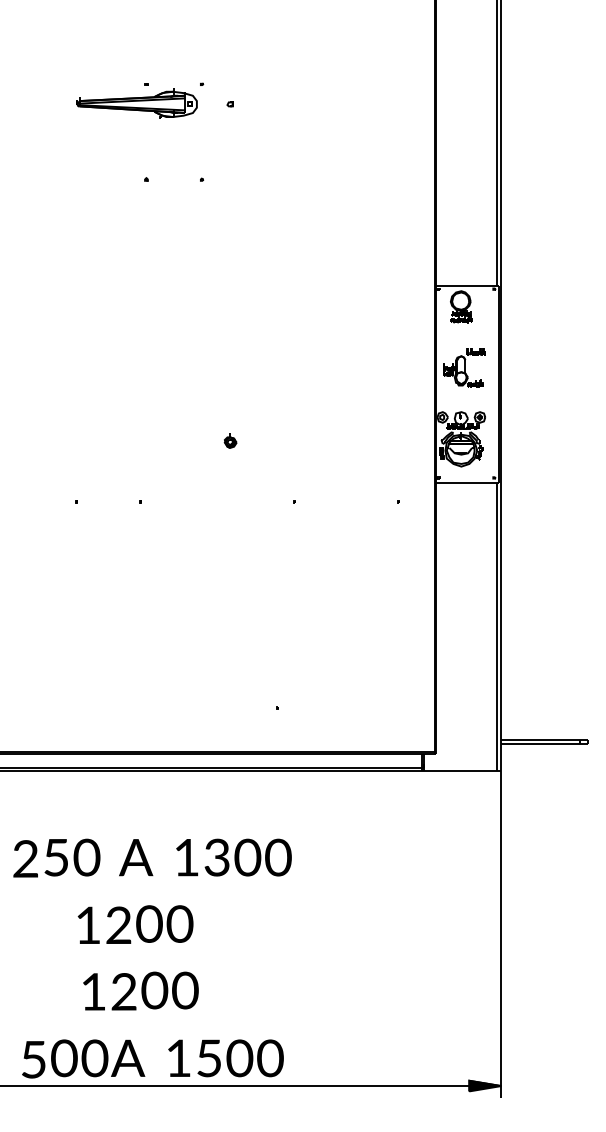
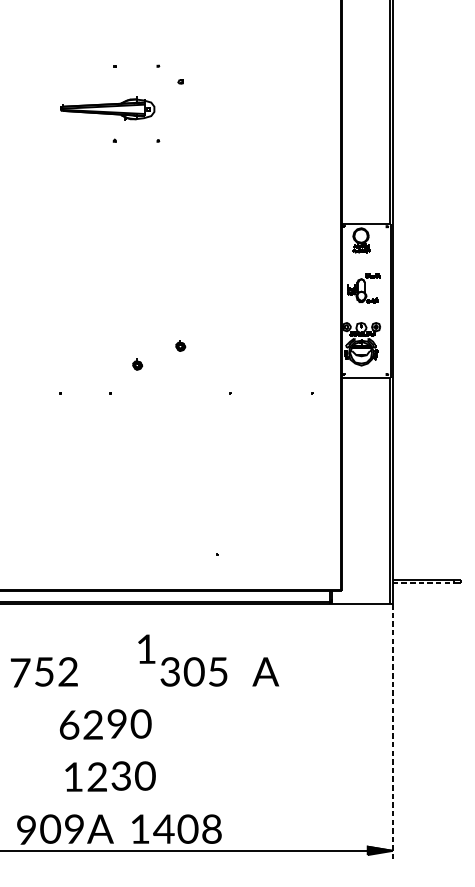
part: (136, 103) -> (107, 108), moved
part: (175, 464) -> (137, 363), added
line: (541, 744) -> (424, 583), solid -> dashed
text: (86, 857) -> (67, 671), 0 -> 2
text: (136, 857) -> (266, 671), moved
text: (186, 857) -> (146, 649), moved
text: (278, 857) -> (218, 671), 0 -> 5
text: (25, 858) -> (20, 672), 2 -> 7
text: (149, 924) -> (117, 724), 0 -> 9
text: (88, 925) -> (69, 725), 1 -> 6
line: (501, 934) -> (392, 732), solid -> dashed
text: (154, 990) -> (121, 776), 0 -> 3
text: (208, 1058) -> (163, 829), 5 -> 4
text: (270, 1058) -> (212, 829), 0 -> 8
text: (33, 1059) -> (26, 830), 5 -> 9
text: (94, 1059) -> (74, 830), 0 -> 9

